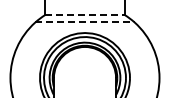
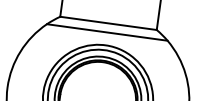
line: (85, 15) -> (109, 24), dashed -> solid
line: (85, 22) -> (107, 32), dashed -> solid

